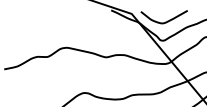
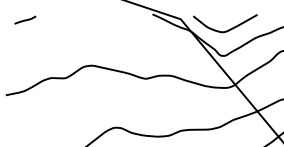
line: (18, 14) -> (25, 20), added

